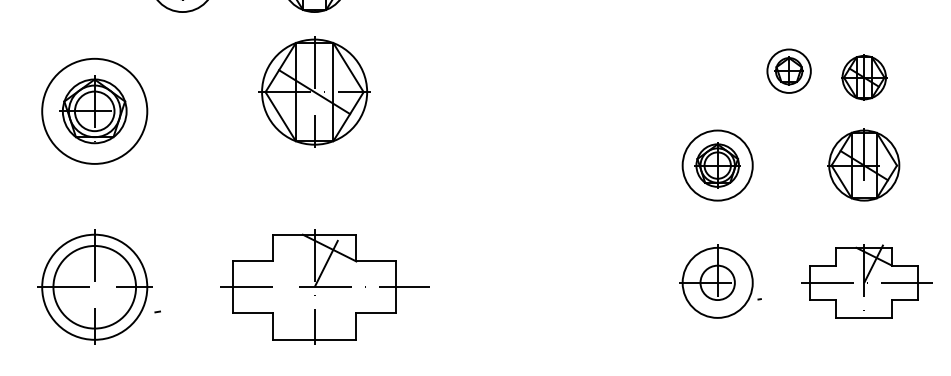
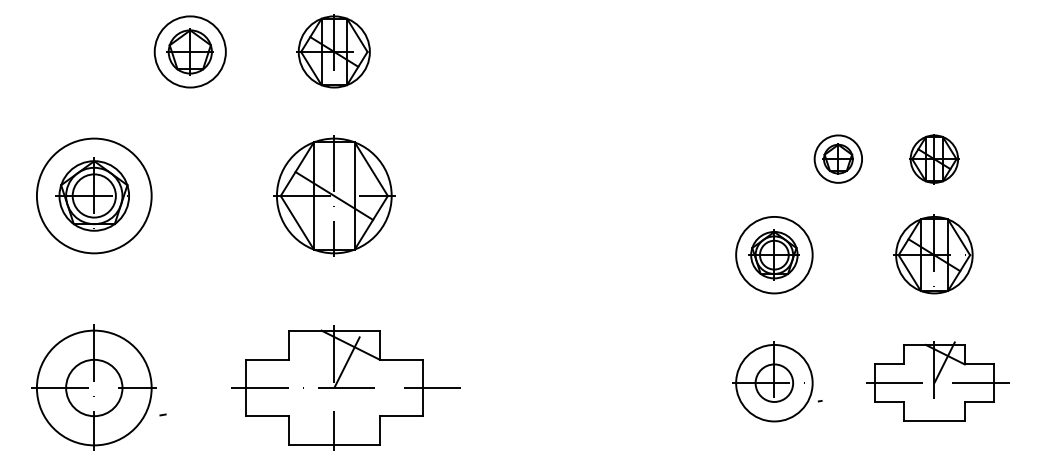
part: (788, 70) -> (837, 158), moved
part: (314, 91) -> (334, 195), moved
circle: (94, 286) -> (94, 387), size x0.62

